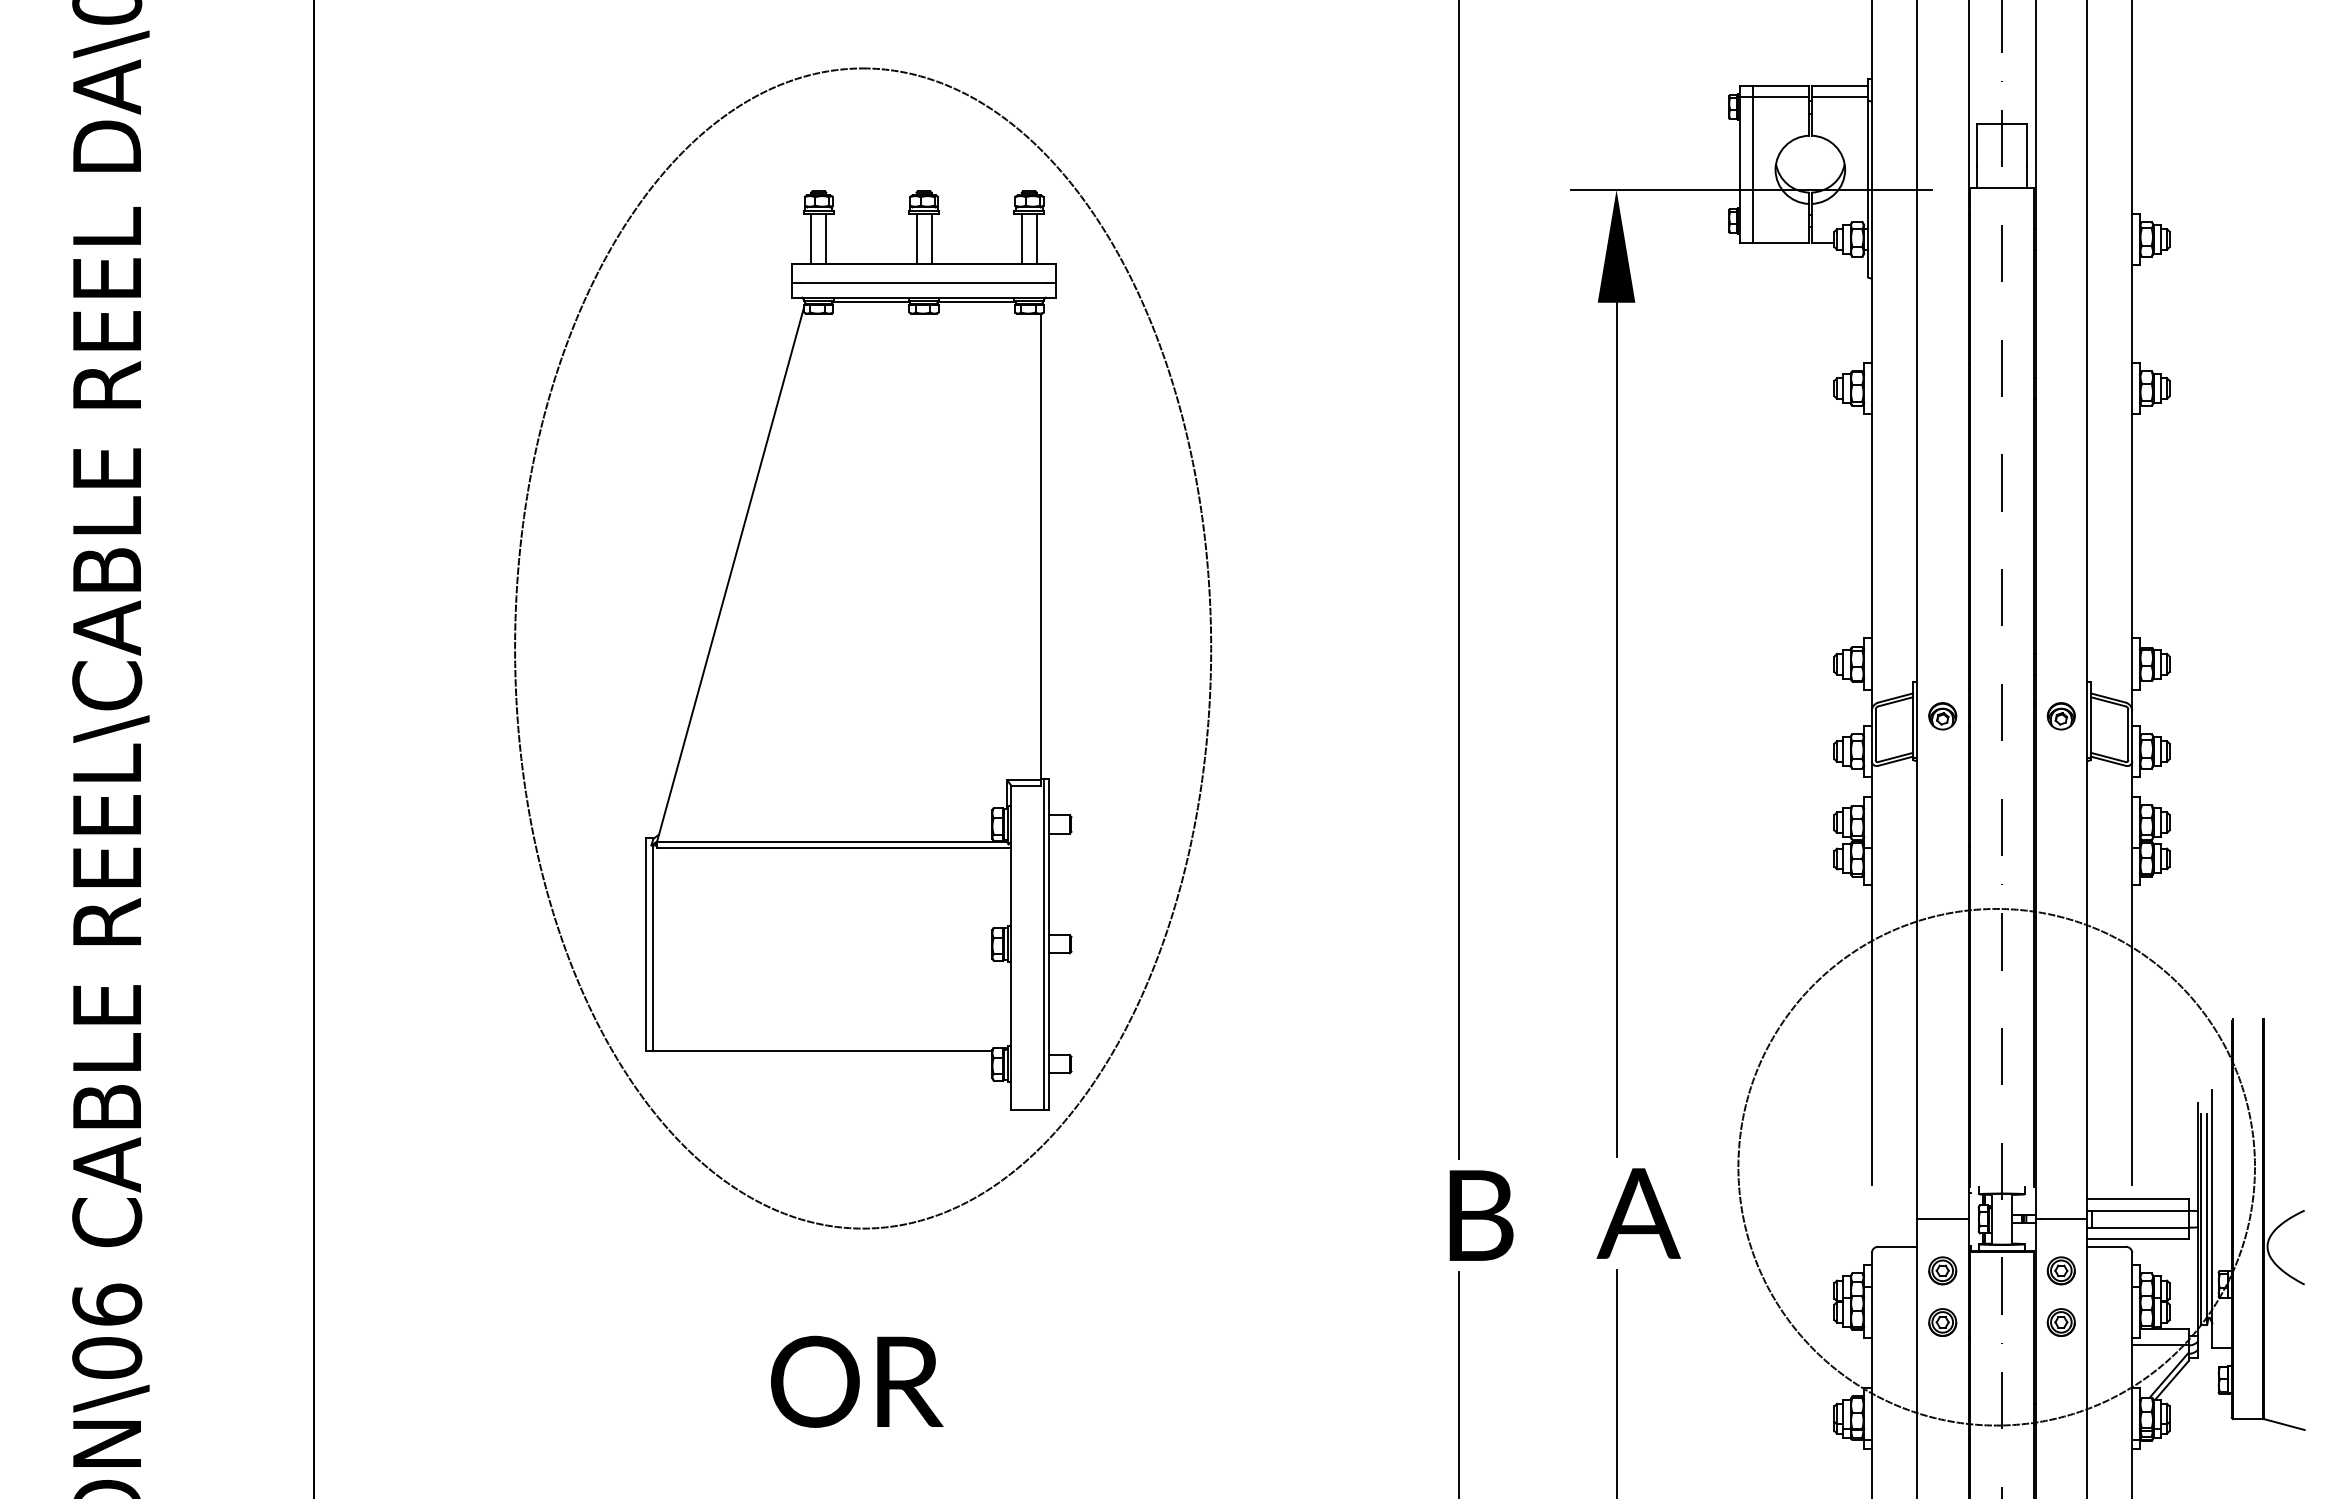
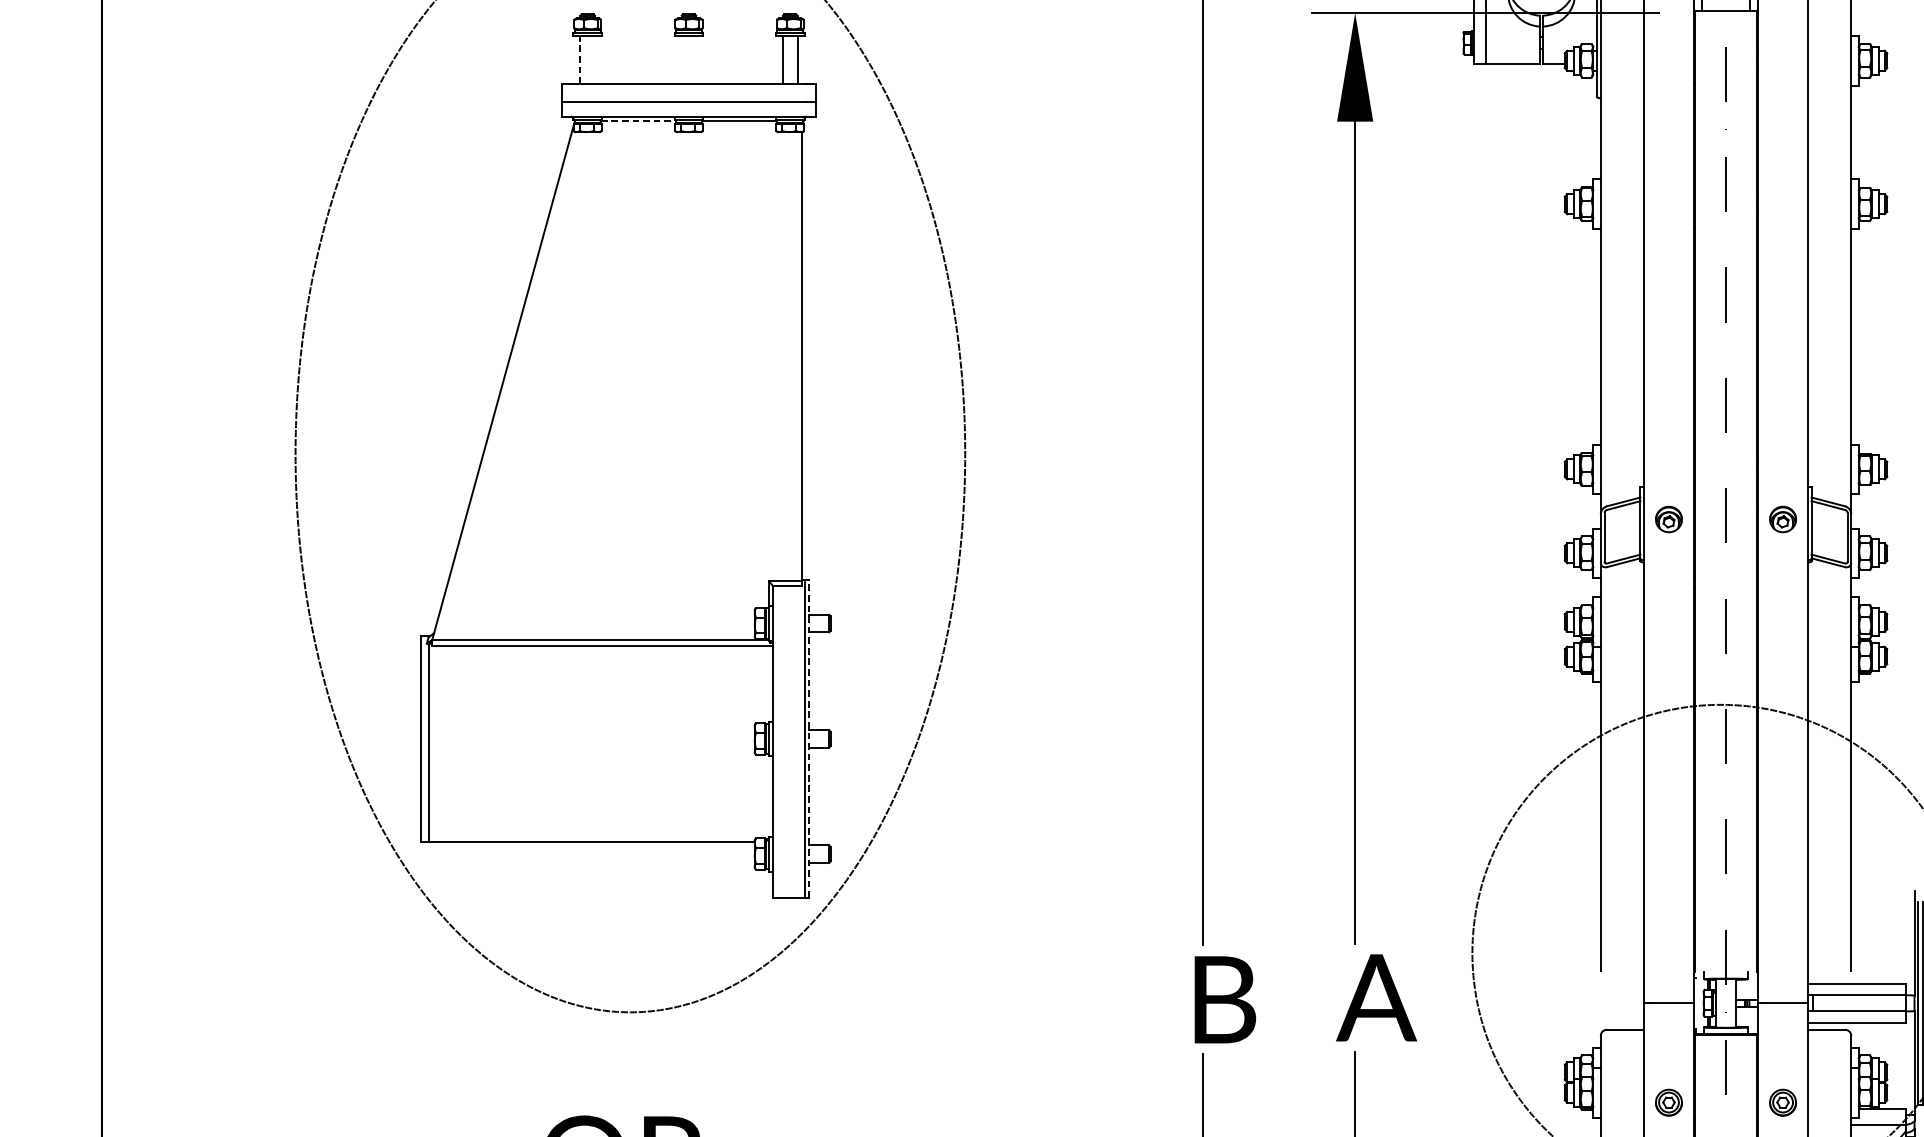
line: (811, 238) -> (580, 59), solid -> dashed
line: (826, 238) -> (595, 59), removed
line: (916, 238) -> (681, 59), removed
line: (931, 238) -> (696, 59), removed
line: (871, 302) -> (638, 121), solid -> dashed
line: (1049, 943) -> (809, 738), solid -> dashed
part: (1942, 1270) -> (1668, 1052), removed
part: (2060, 1270) -> (1782, 1052), removed

